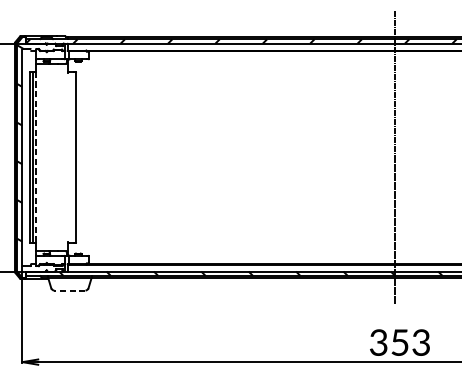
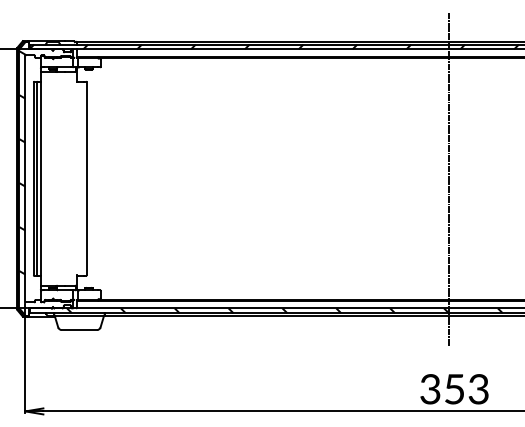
line: (36, 157) -> (41, 178), dashed -> solid
line: (69, 290) -> (79, 330), dashed -> solid

